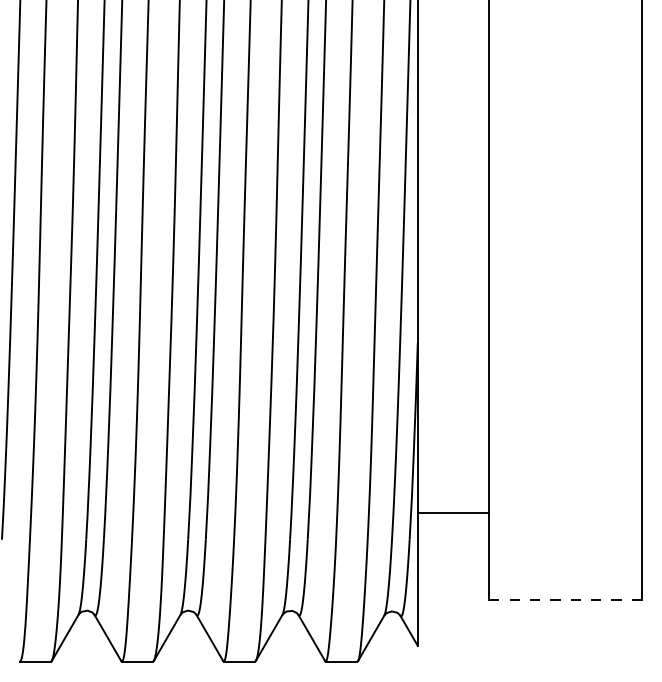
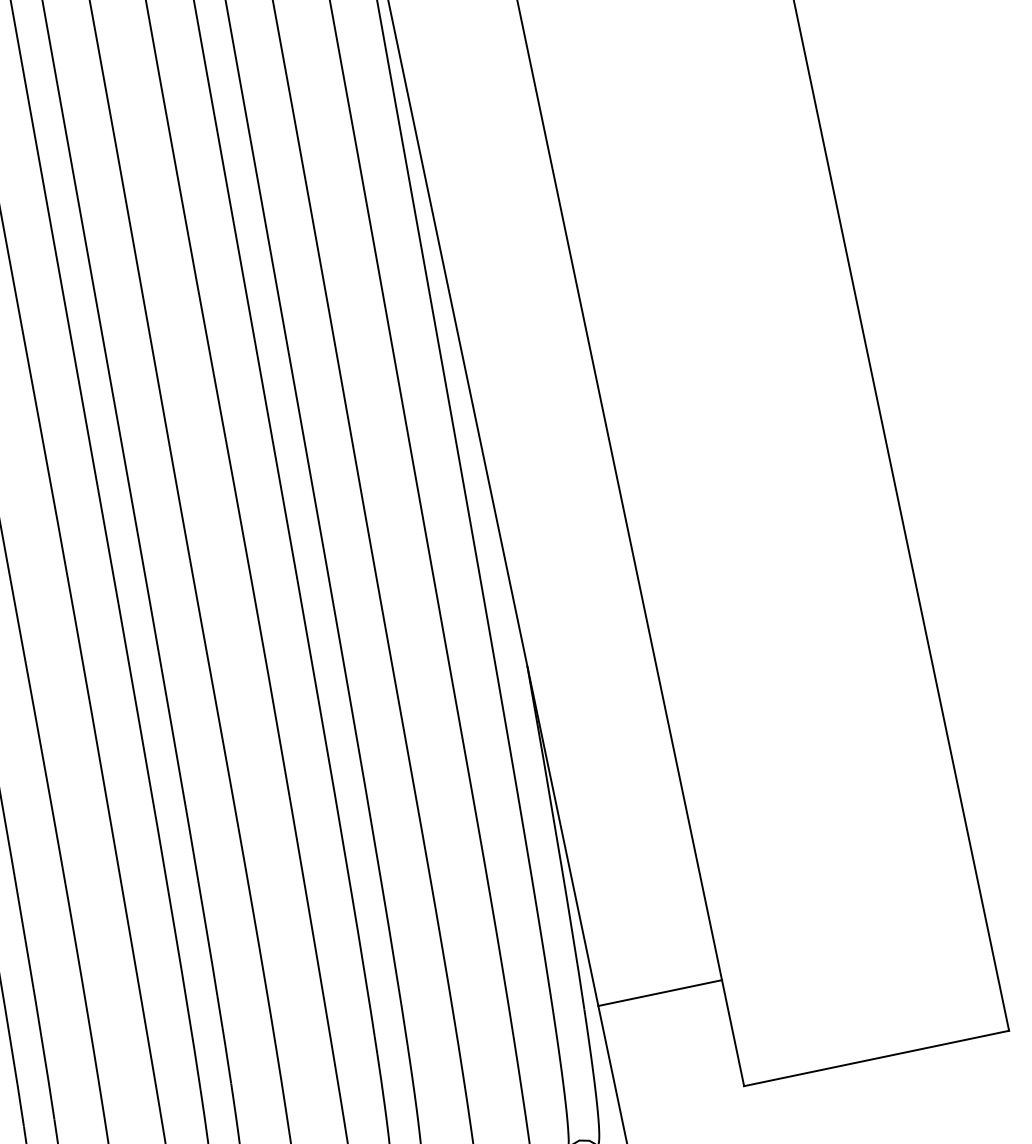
line: (453, 513) -> (660, 993), moved
line: (565, 600) -> (876, 1058), dashed -> solid

